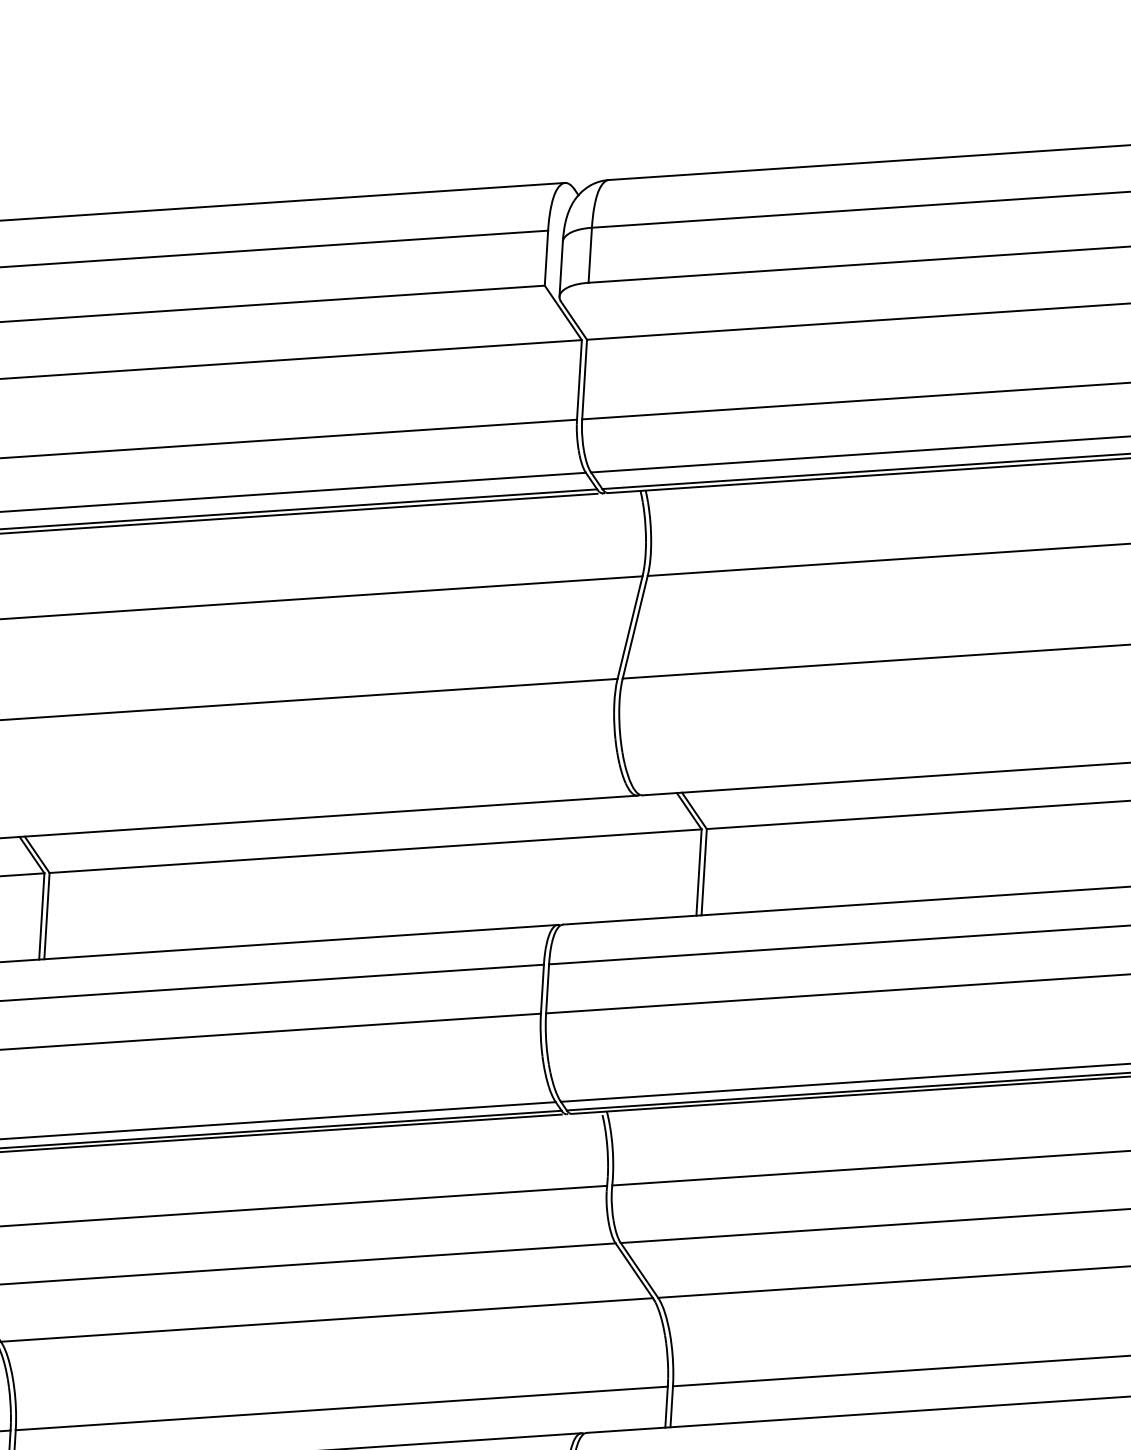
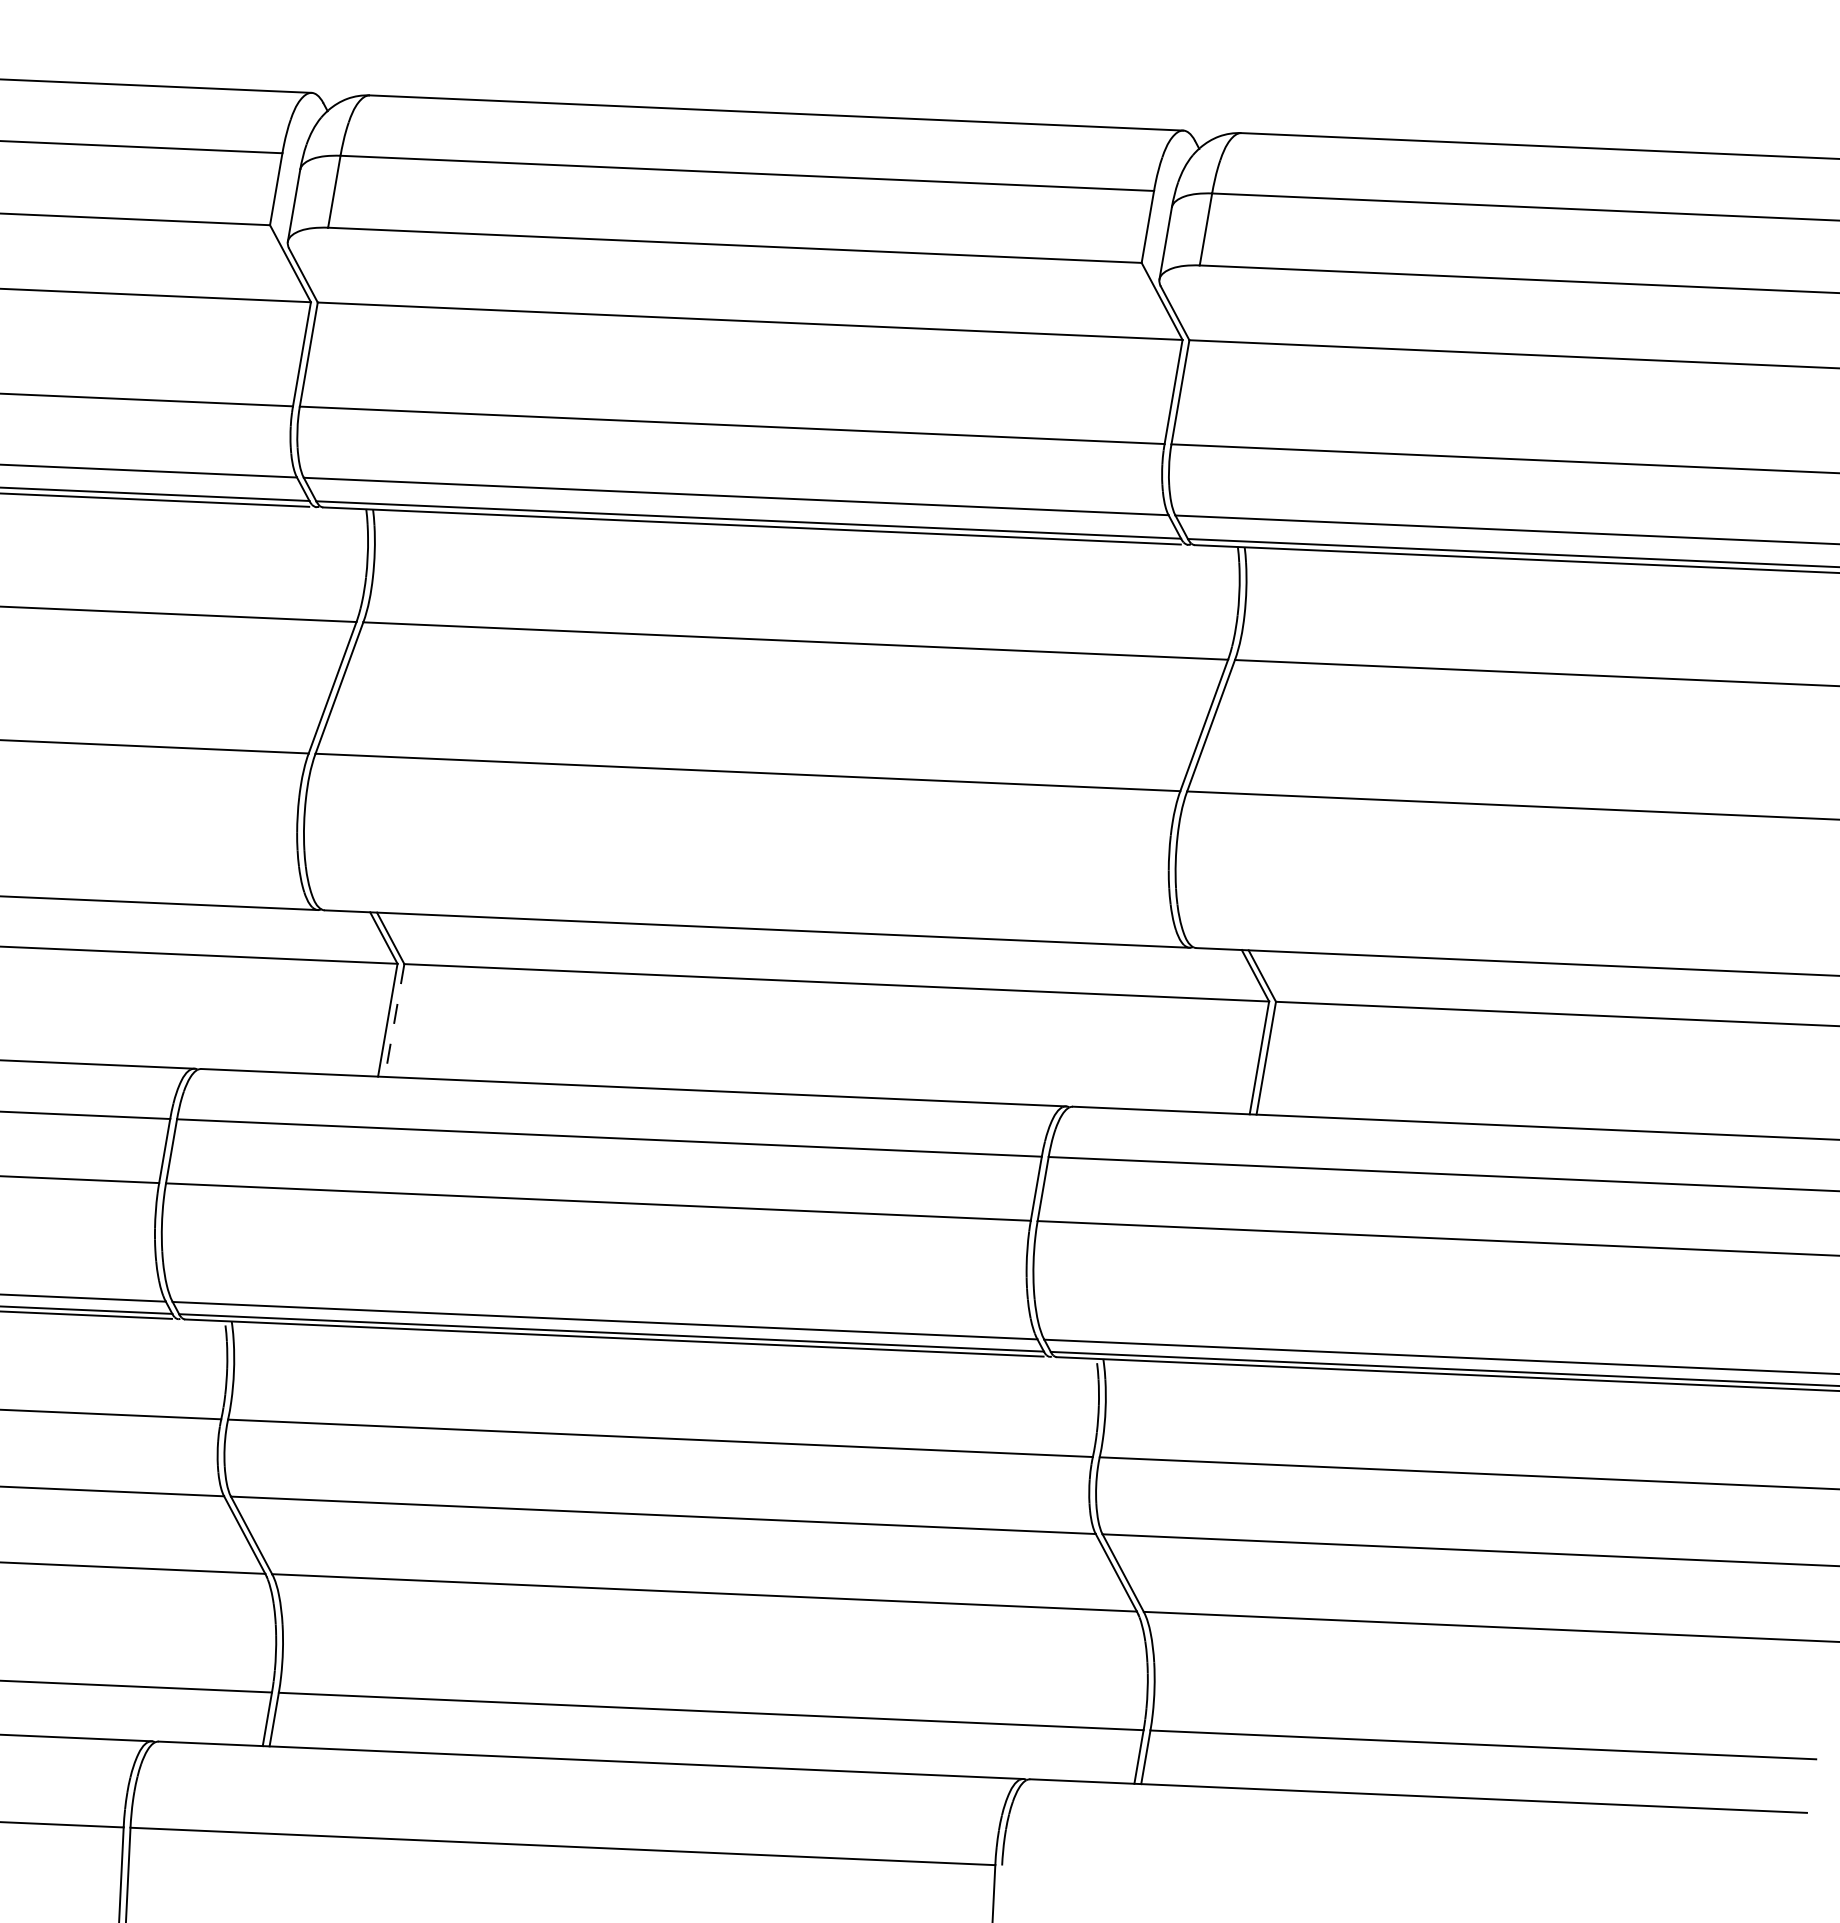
line: (46, 916) -> (394, 1021), solid -> dashed

